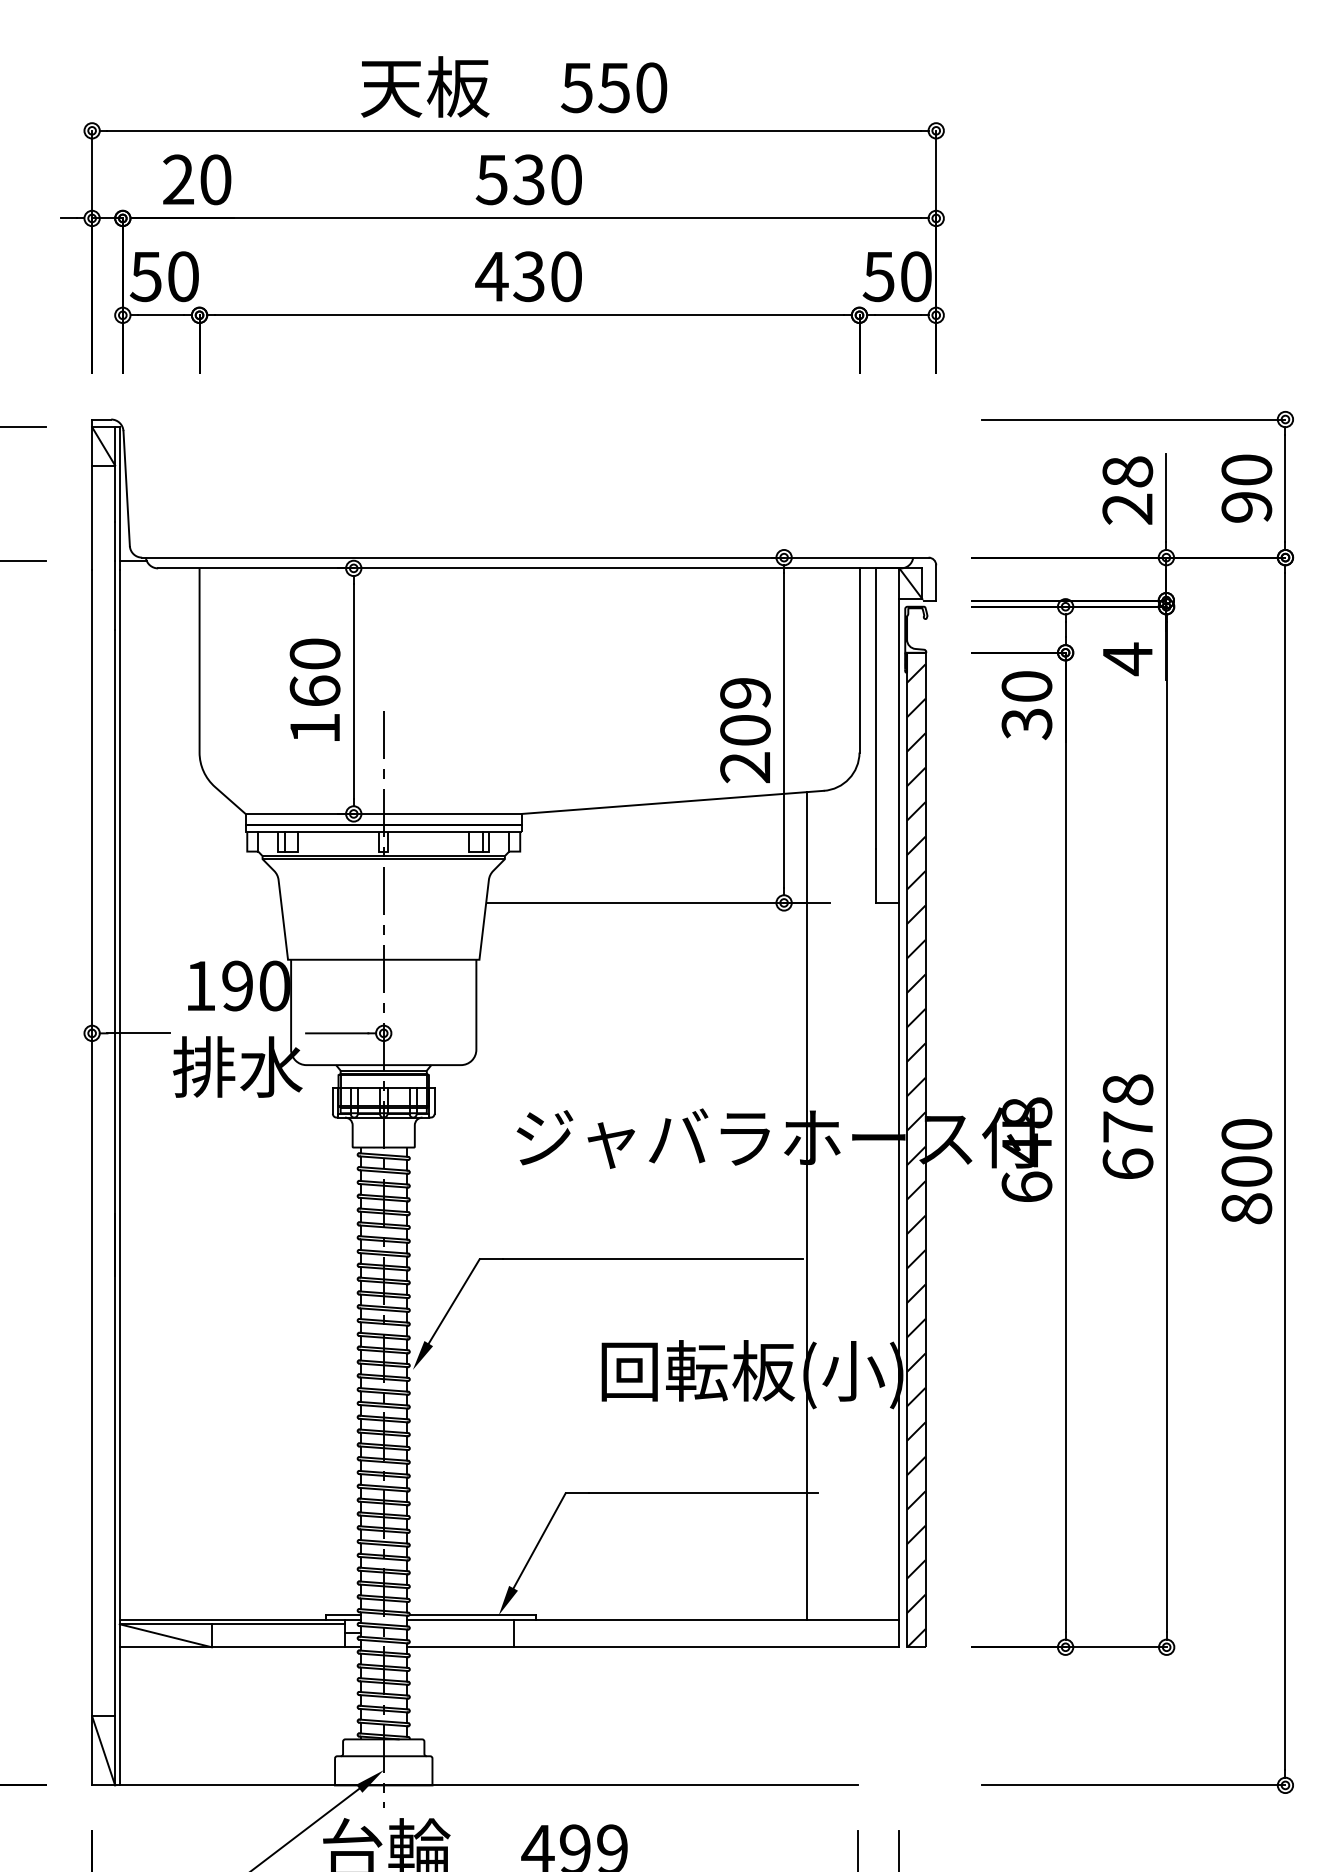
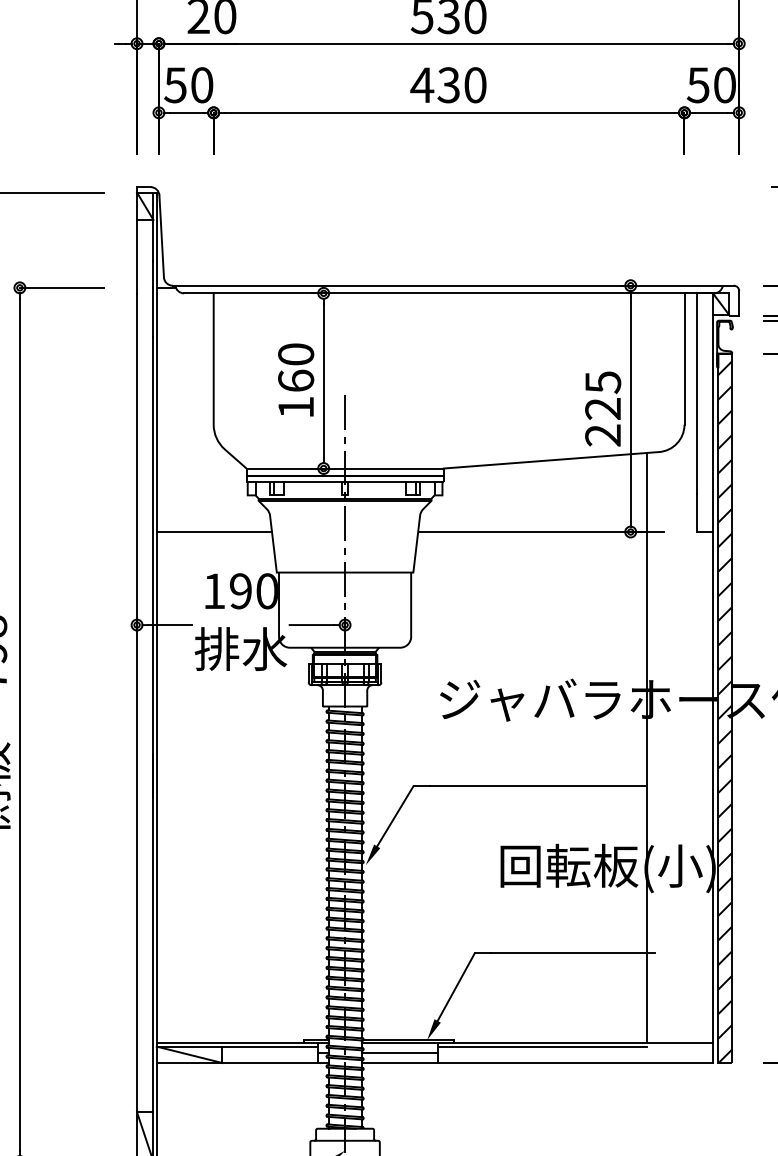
text: (745, 711) -> (603, 395), 209 -> 225
line: (199, 902) -> (213, 531), added
line: (660, 1624) -> (542, 1046), added
line: (460, 1633) -> (399, 1053), added

